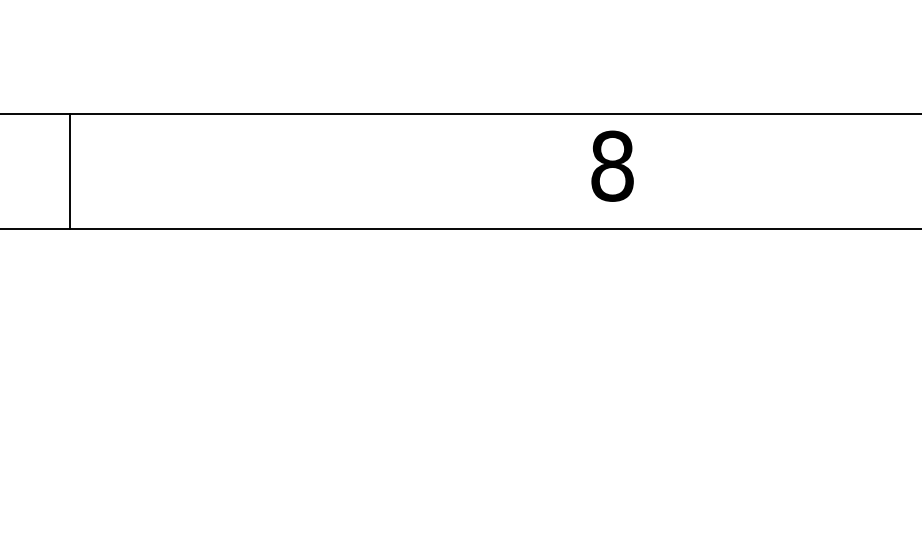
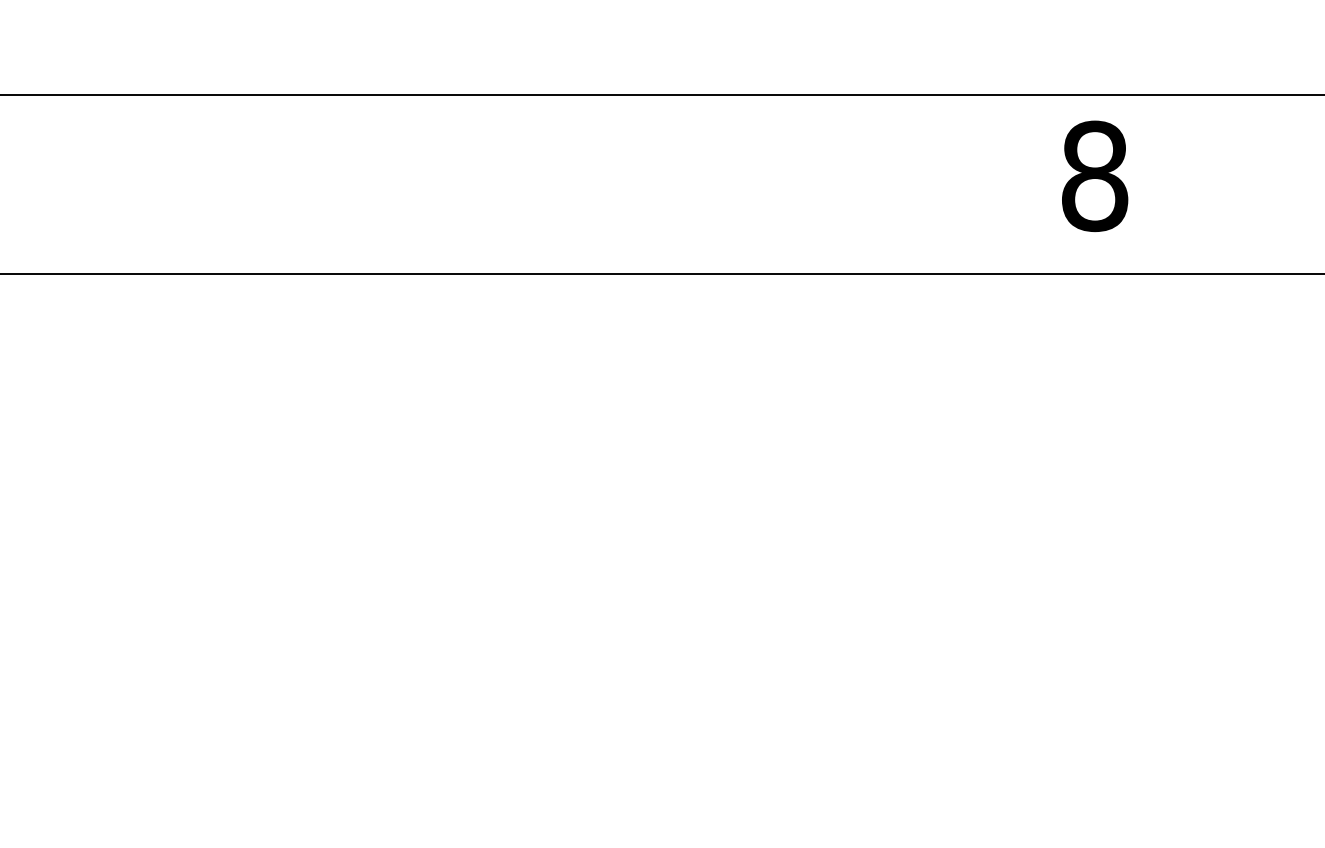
text: (612, 165) -> (1094, 175), moved
line: (69, 171) -> (157, 184), removed

